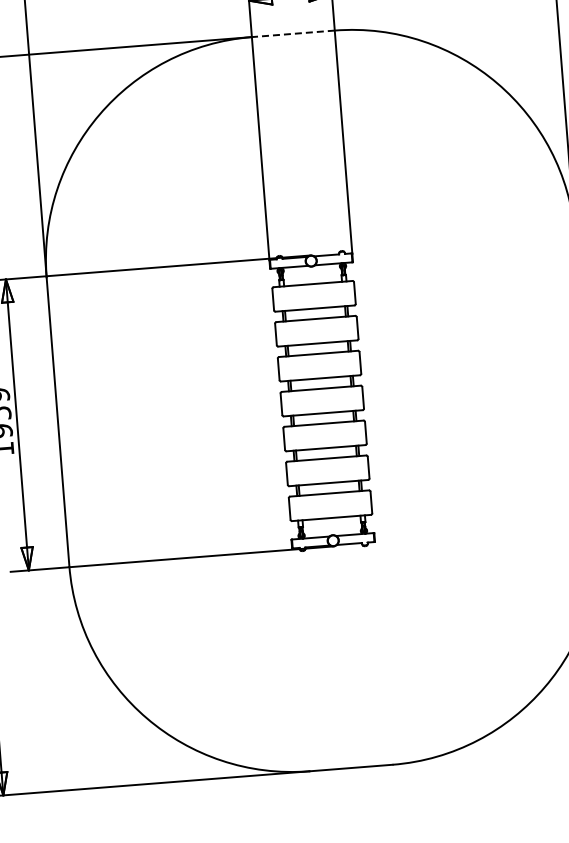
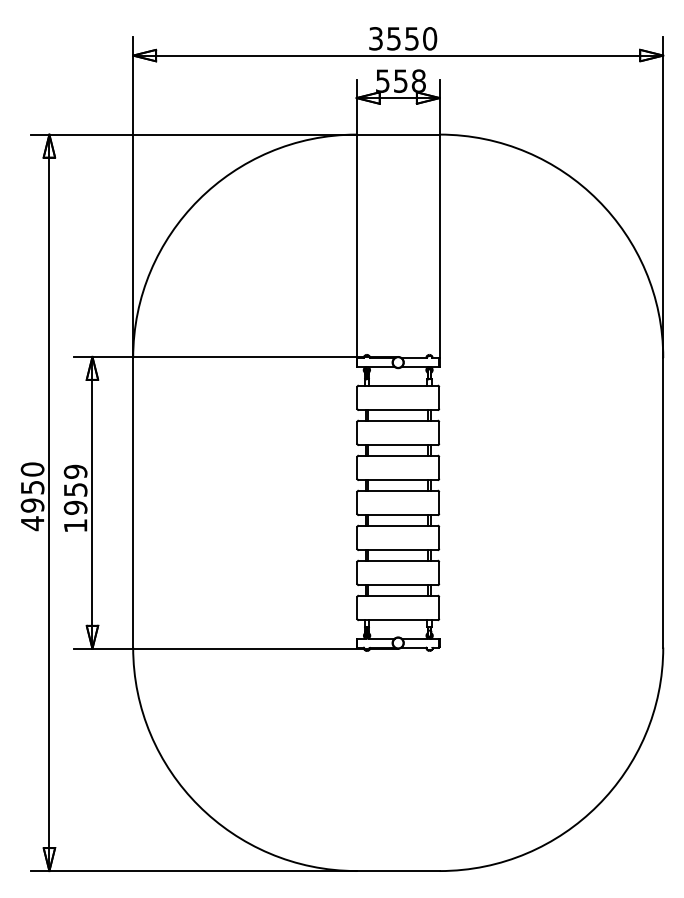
line: (293, 33) -> (398, 134), dashed -> solid

